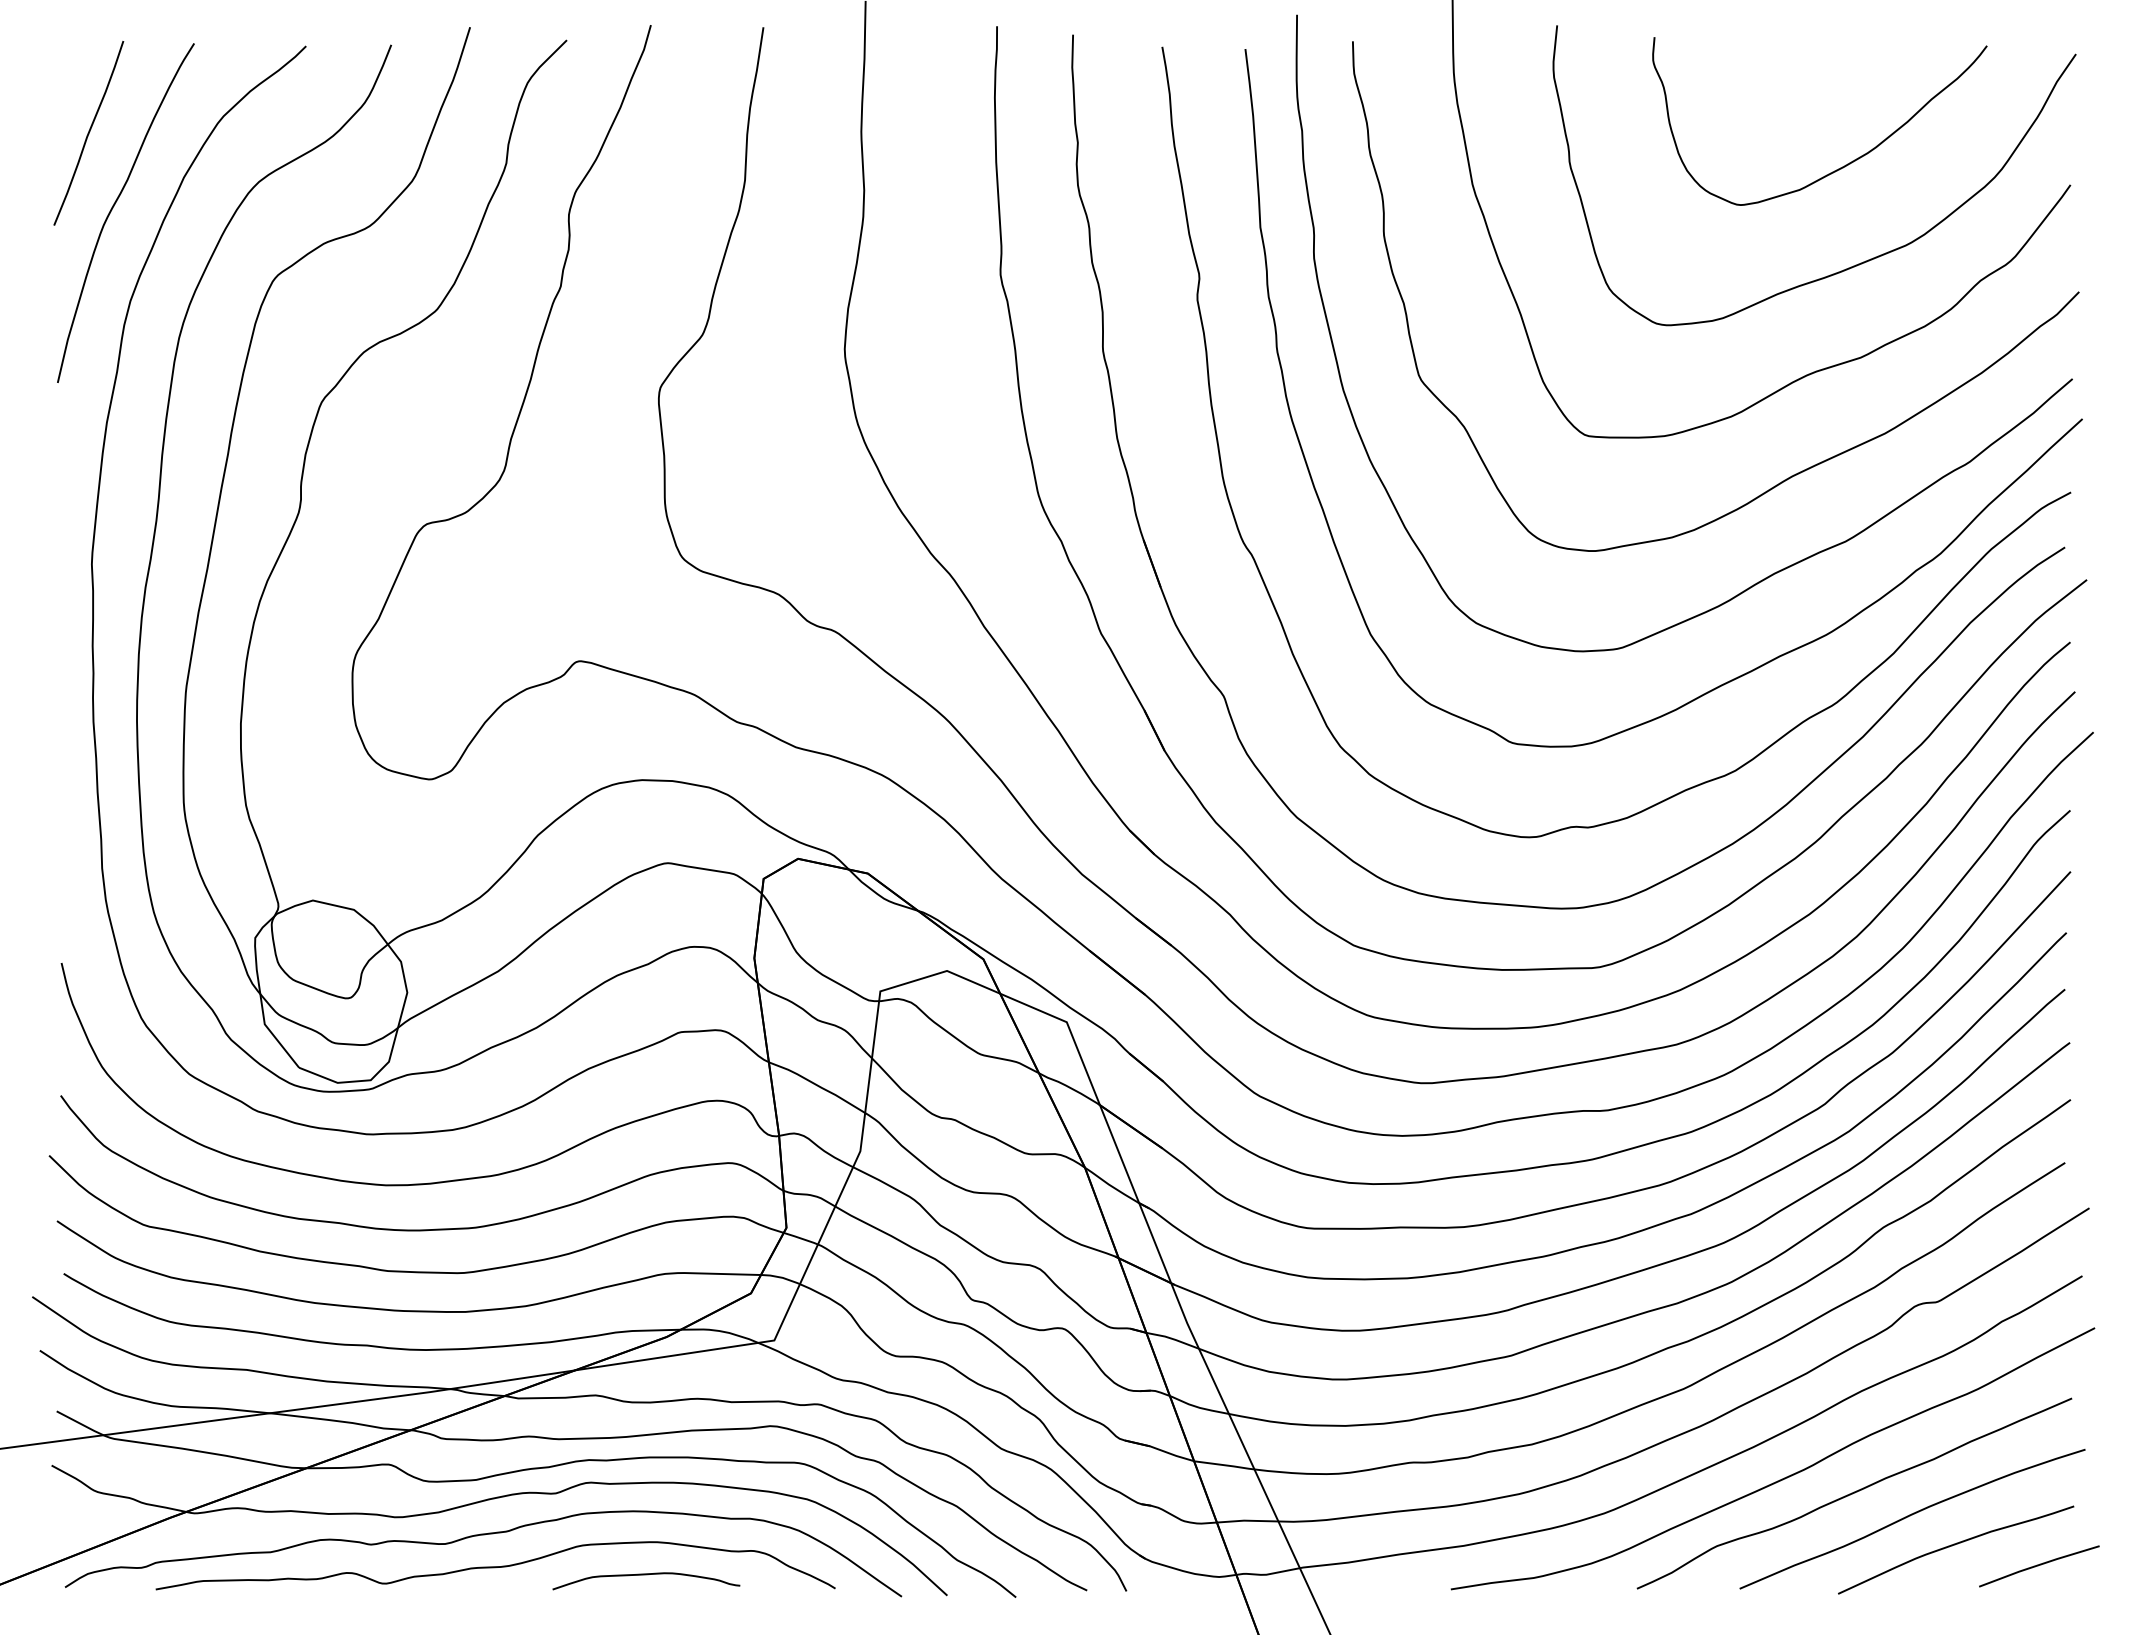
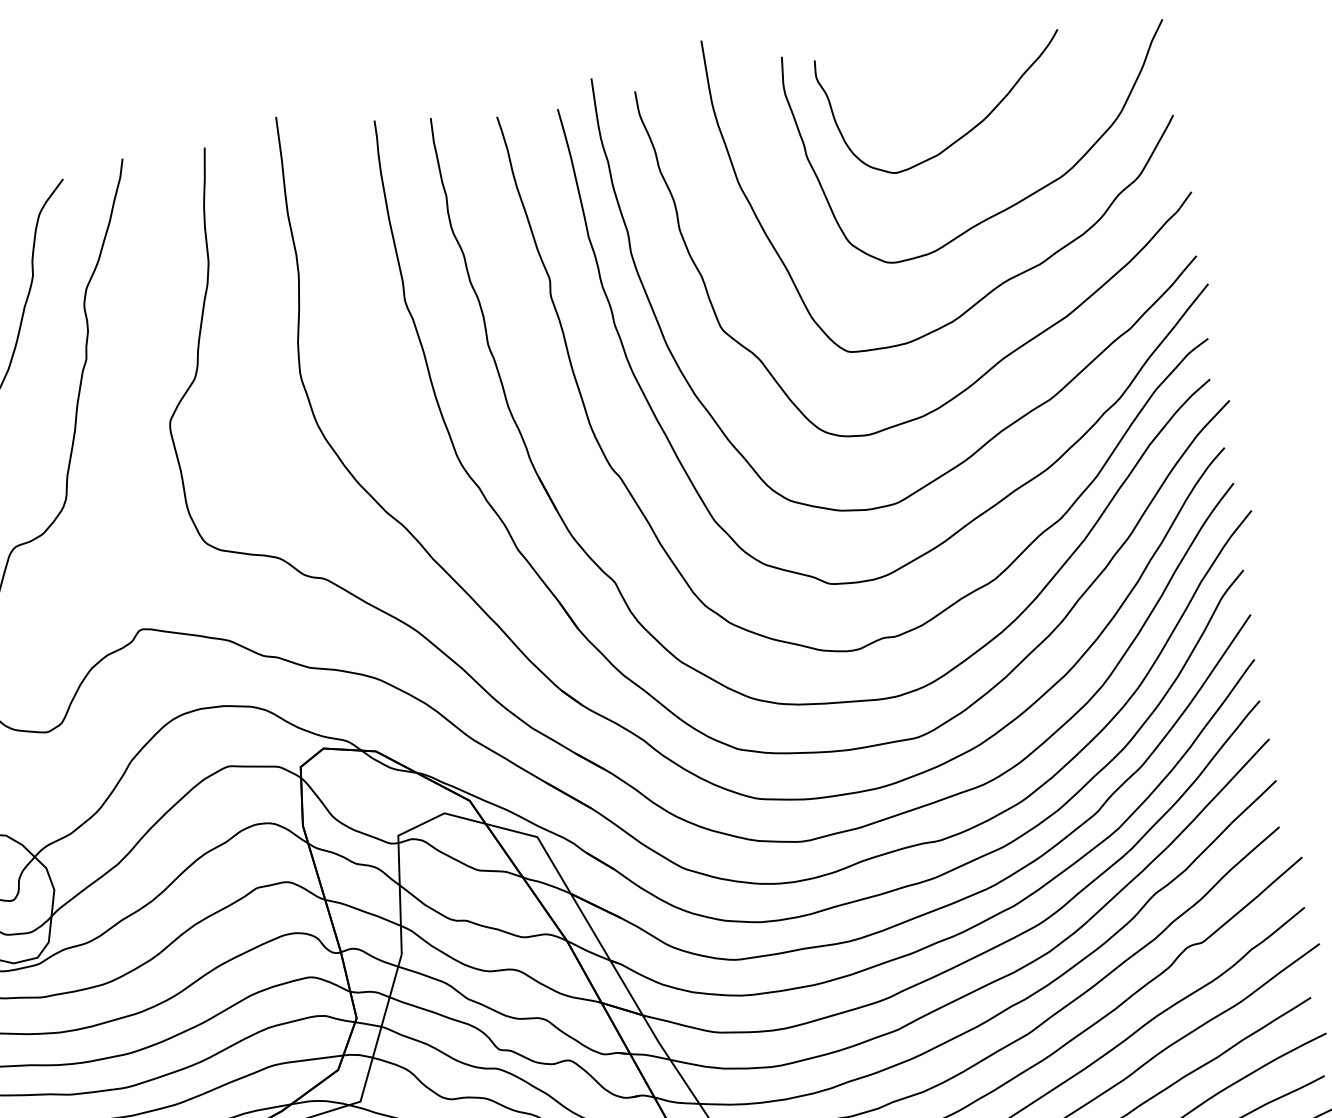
curve: (1845, 164) -> (967, 131), moved

